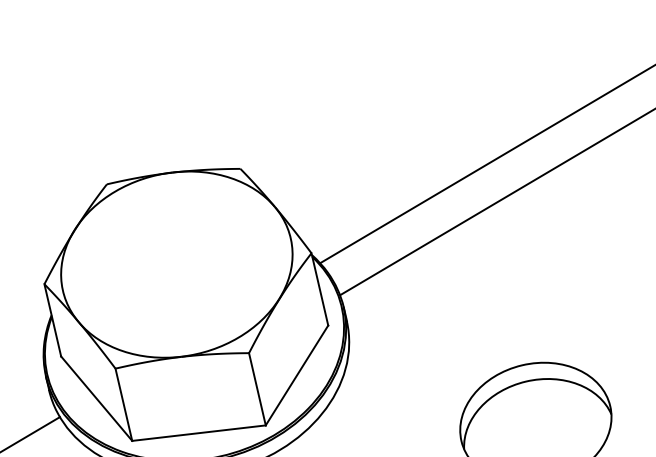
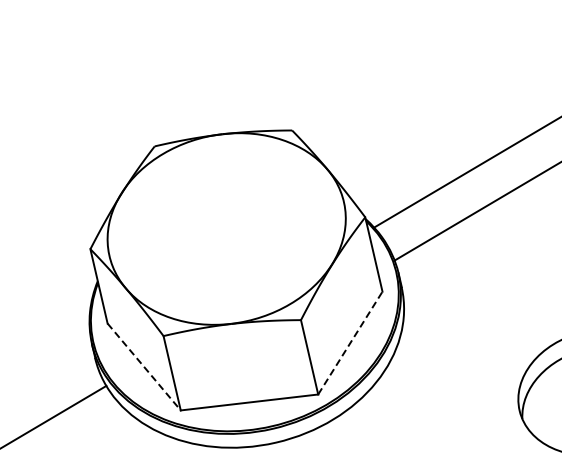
line: (297, 375) -> (350, 343), solid -> dashed
line: (97, 399) -> (145, 367), solid -> dashed

